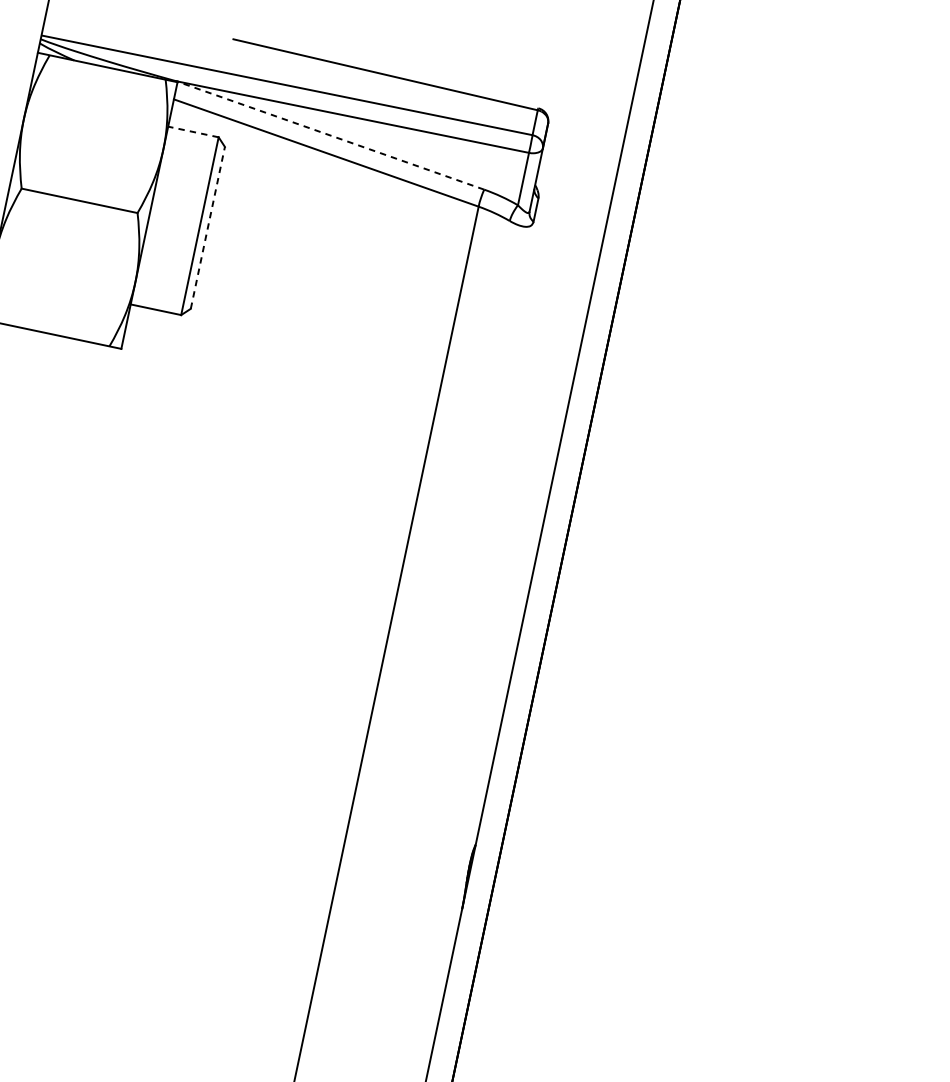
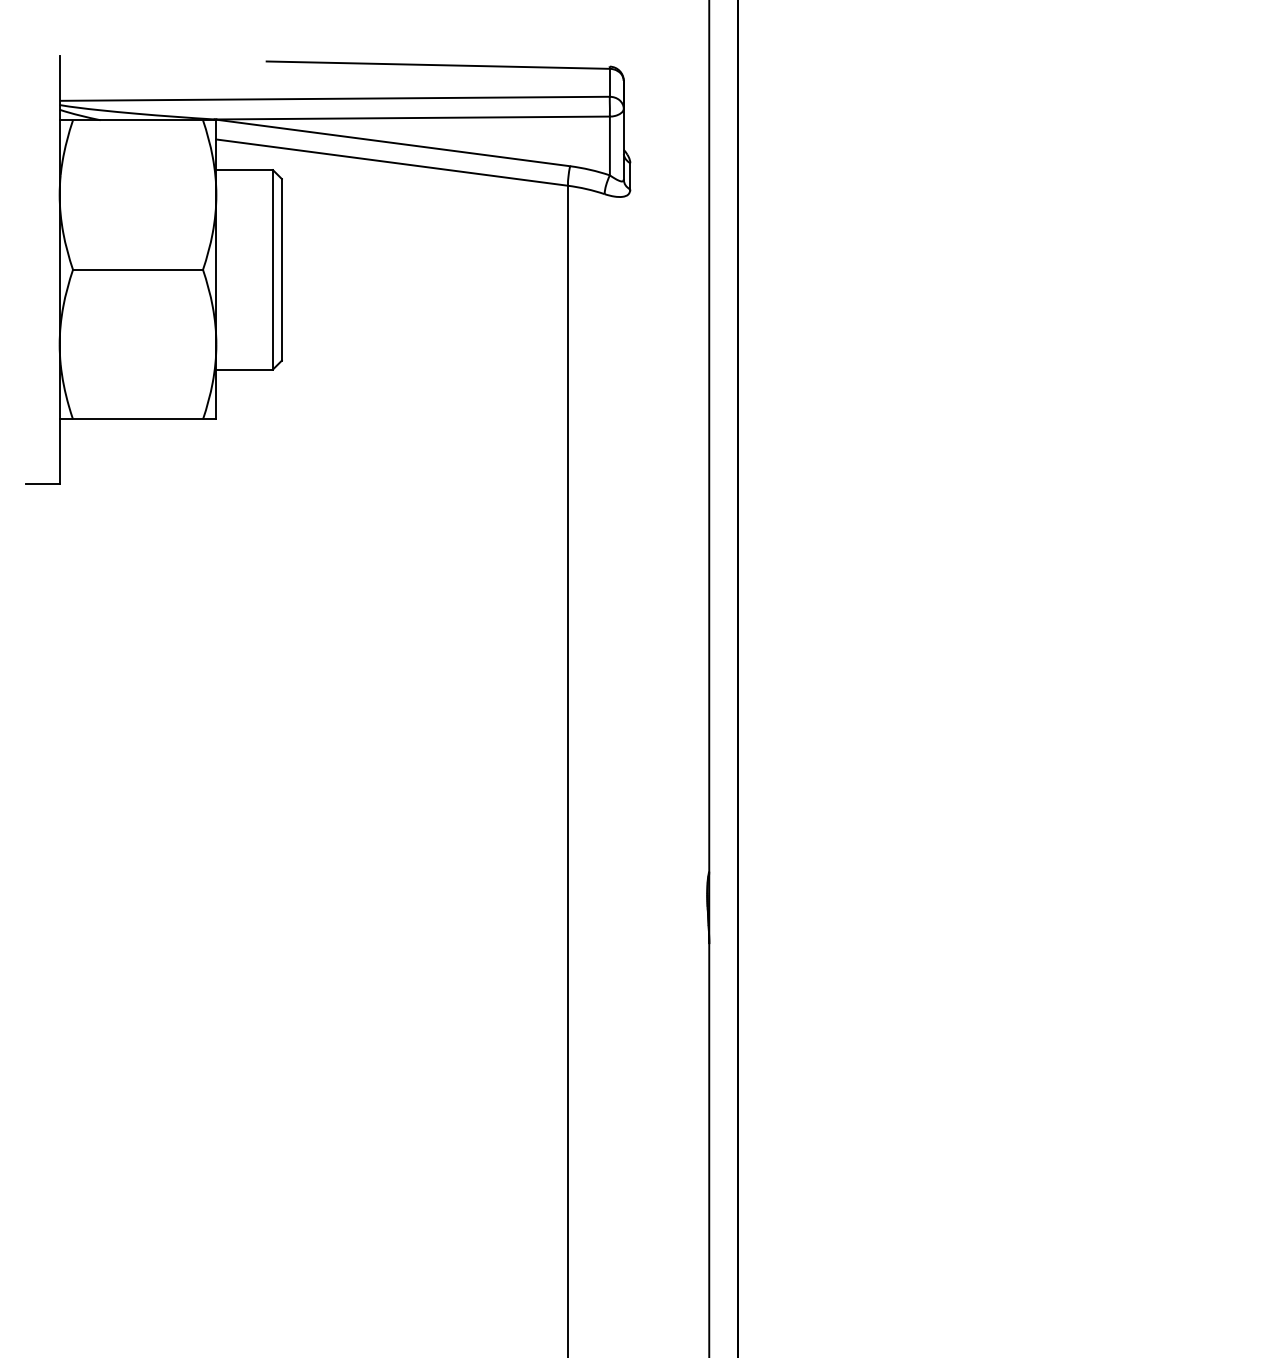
line: (193, 132) -> (244, 170), dashed -> solid
line: (330, 135) -> (392, 142), dashed -> solid
line: (207, 227) -> (281, 269), dashed -> solid

